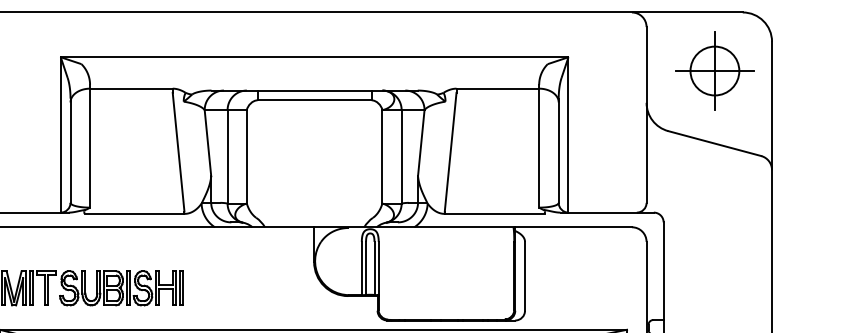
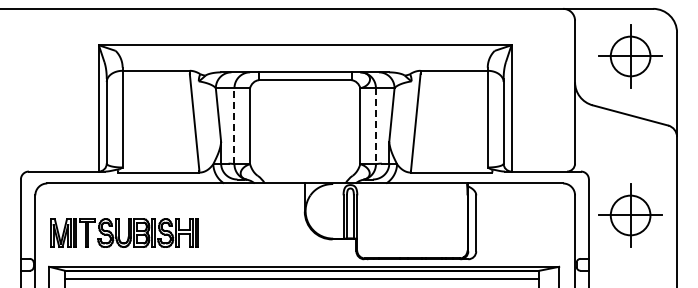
line: (227, 157) -> (234, 126), solid -> dashed
line: (401, 157) -> (375, 126), solid -> dashed
part: (714, 266) -> (630, 215), added

